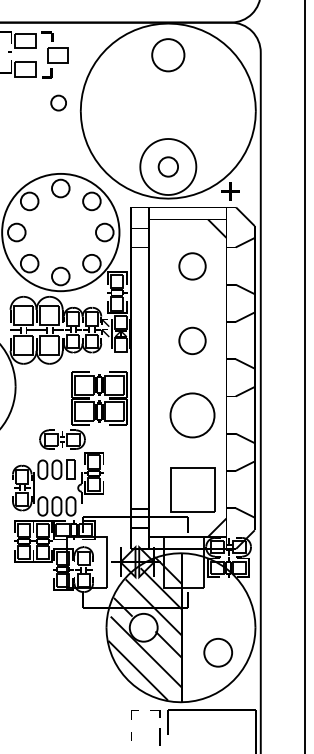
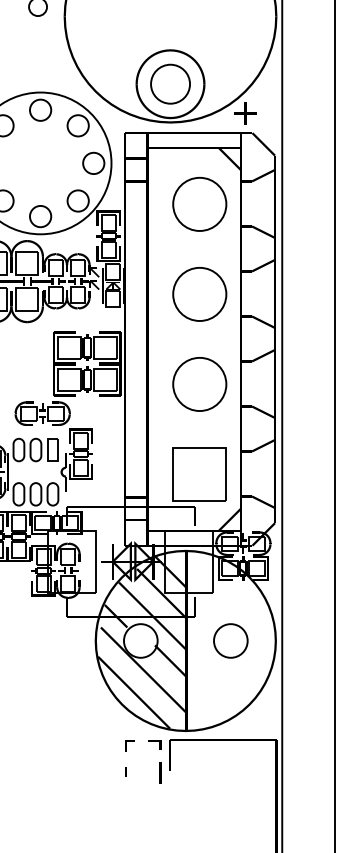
circle: (168, 166) -> (170, 83), size x1.67
circle: (192, 266) -> (199, 204), size x1.67
circle: (192, 340) -> (199, 293), size x1.67
circle: (217, 652) -> (229, 640), moved

